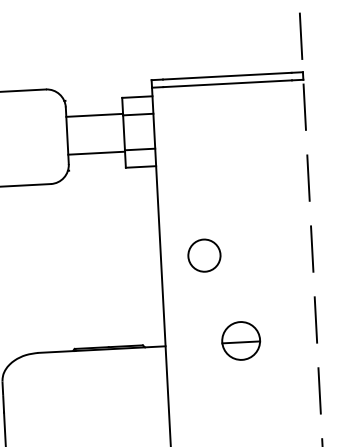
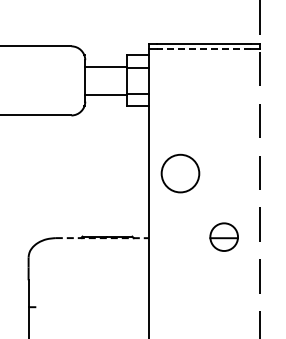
line: (226, 84) -> (203, 49), solid -> dashed
circle: (204, 255) -> (180, 173), size x1.6
part: (240, 340) -> (223, 236), moved
line: (102, 350) -> (102, 238), solid -> dashed

